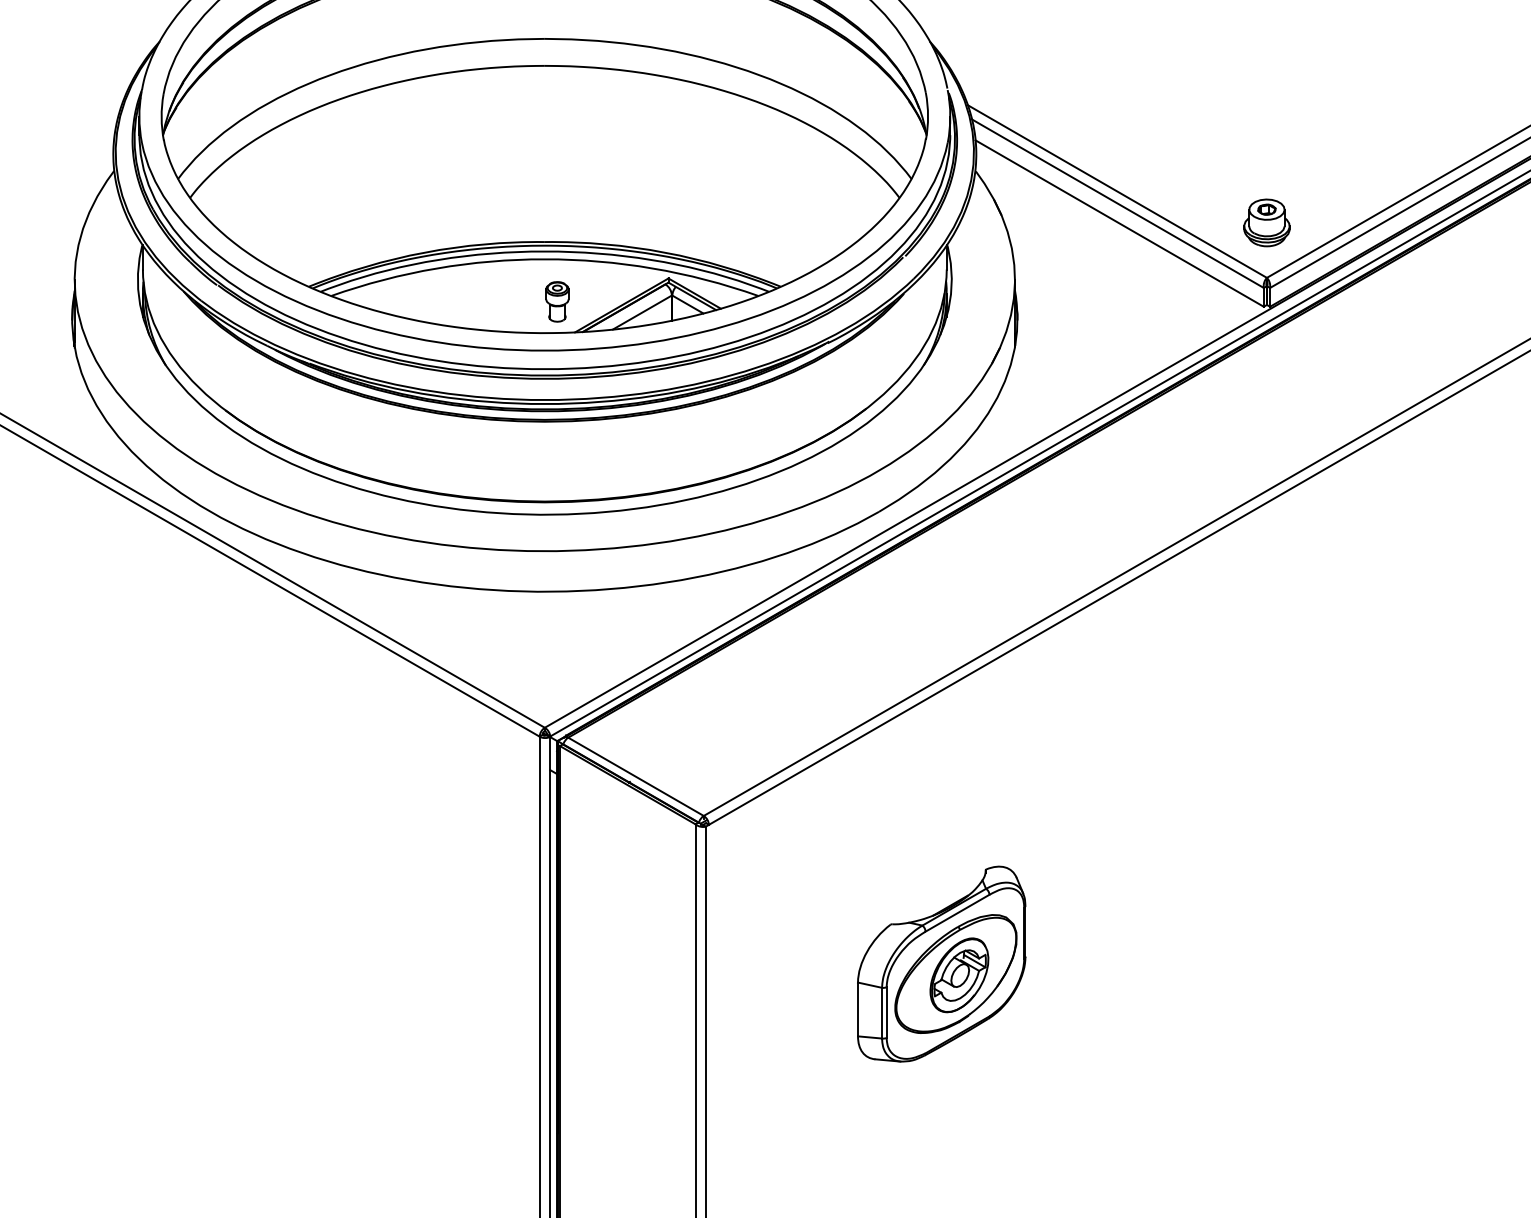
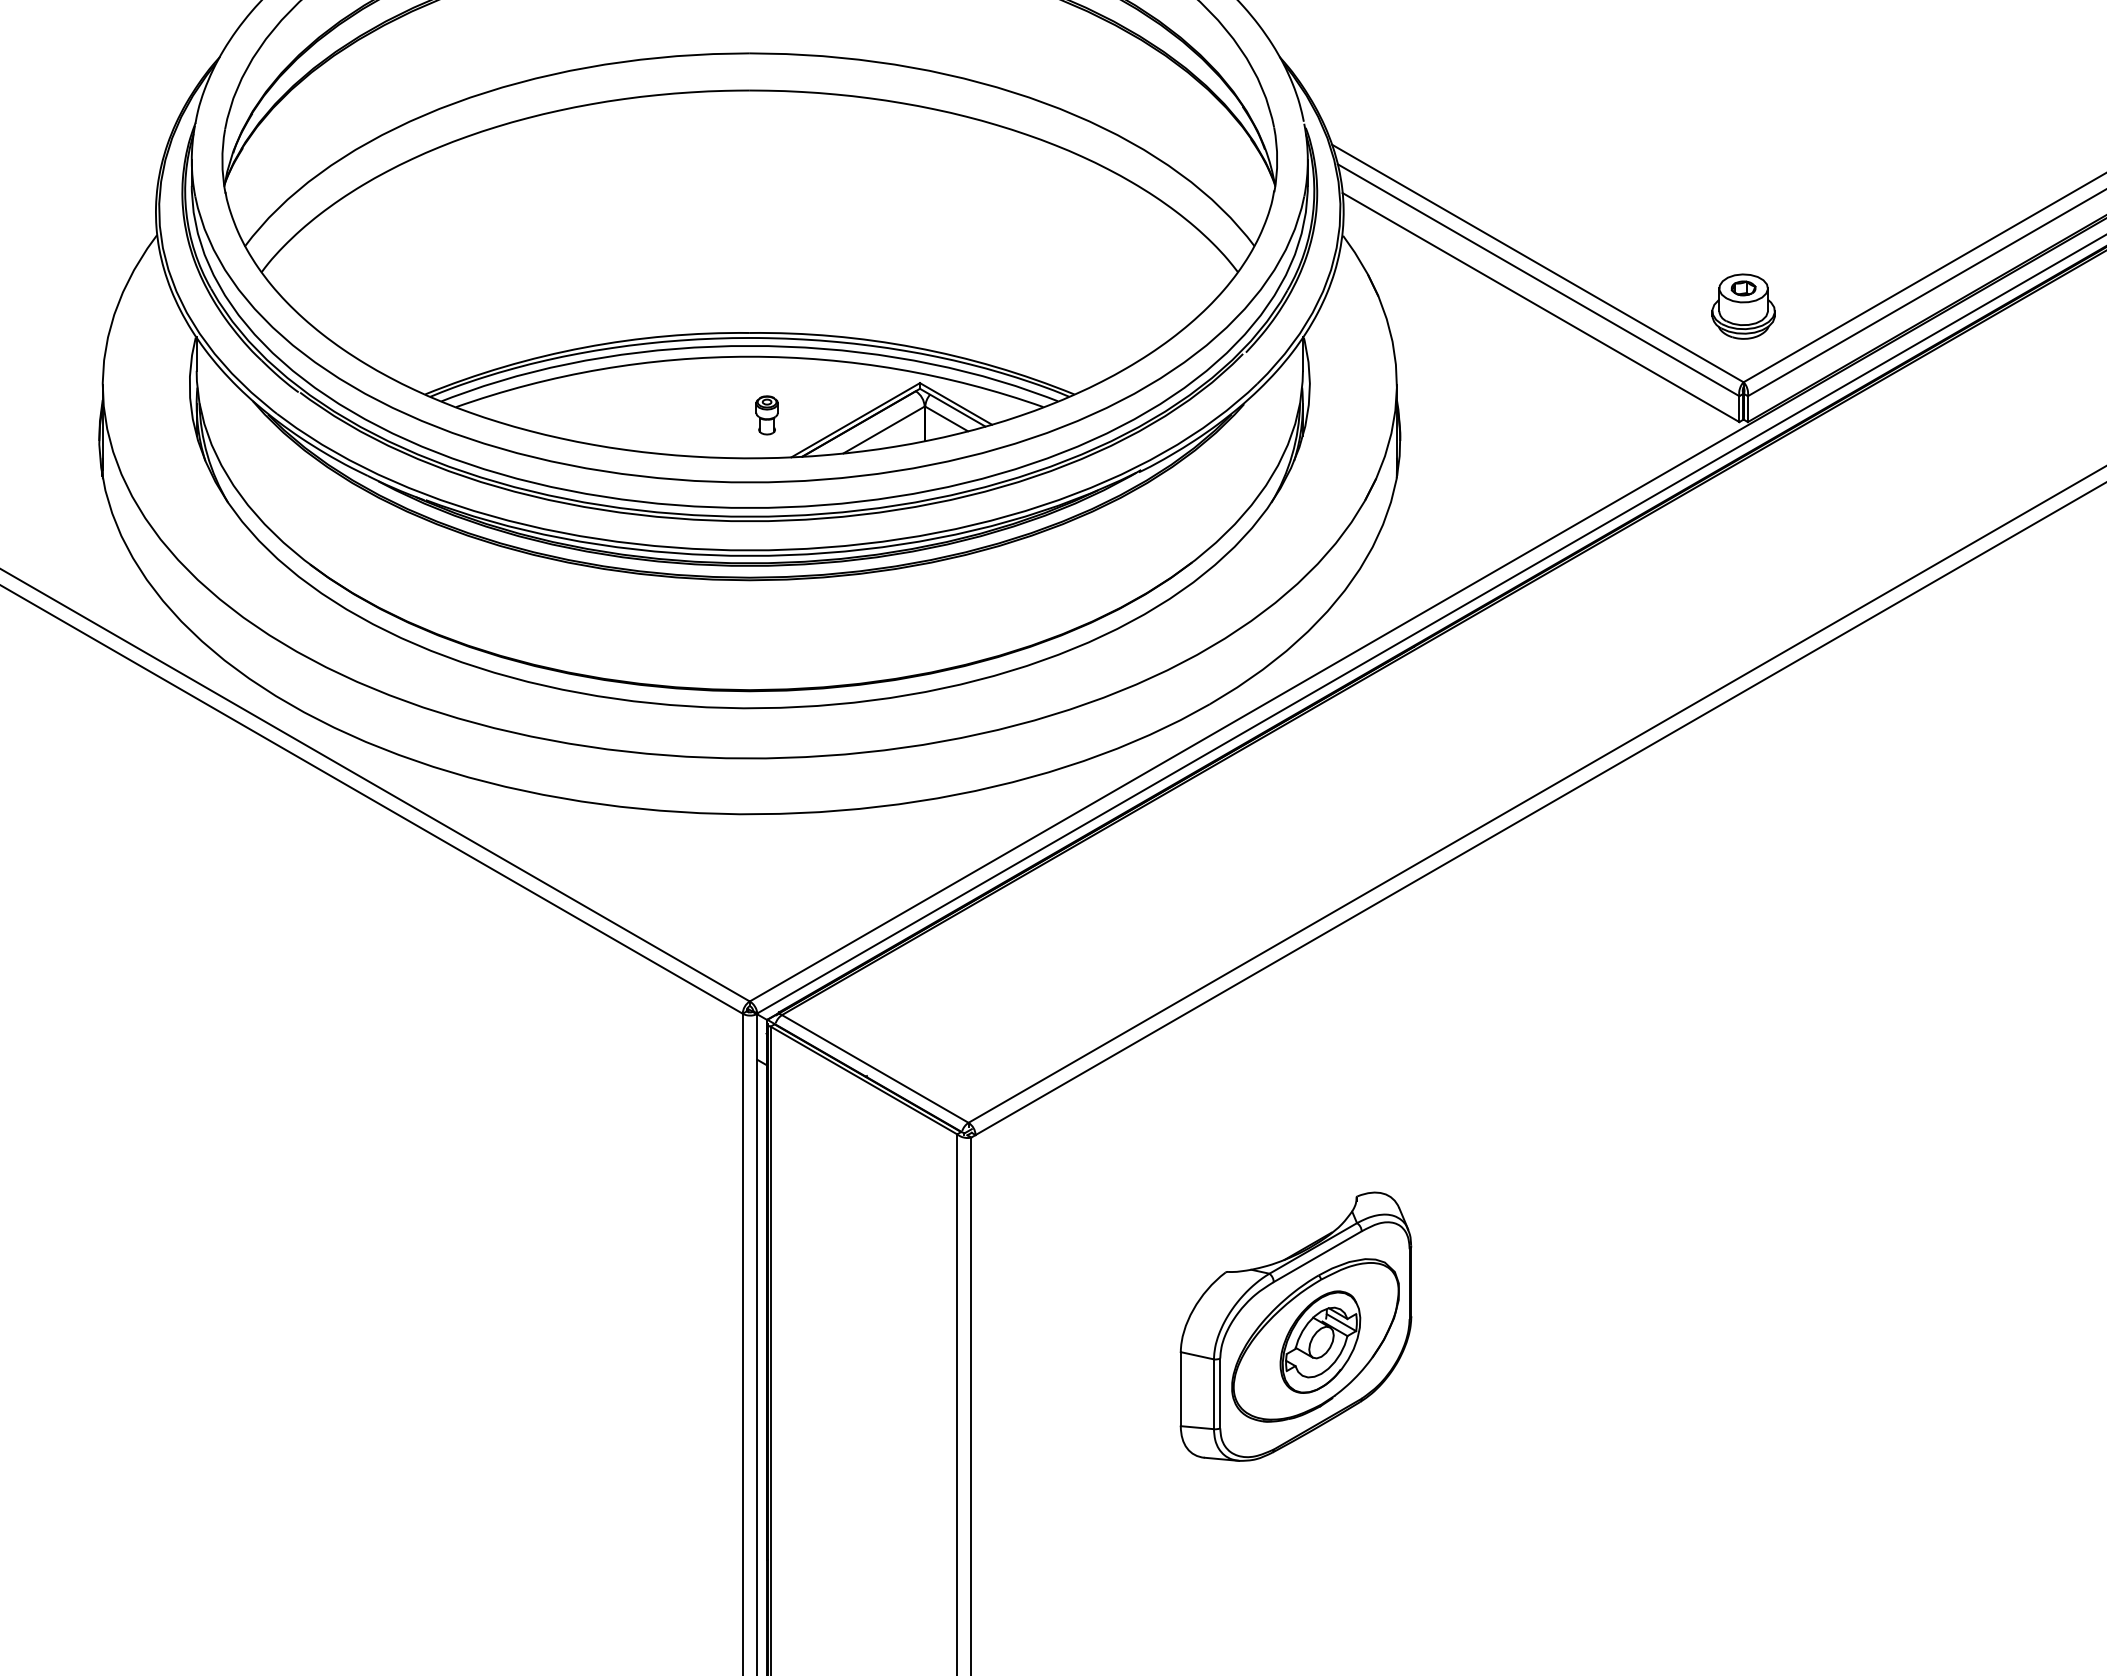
part: (556, 302) -> (766, 415), size x0.7

